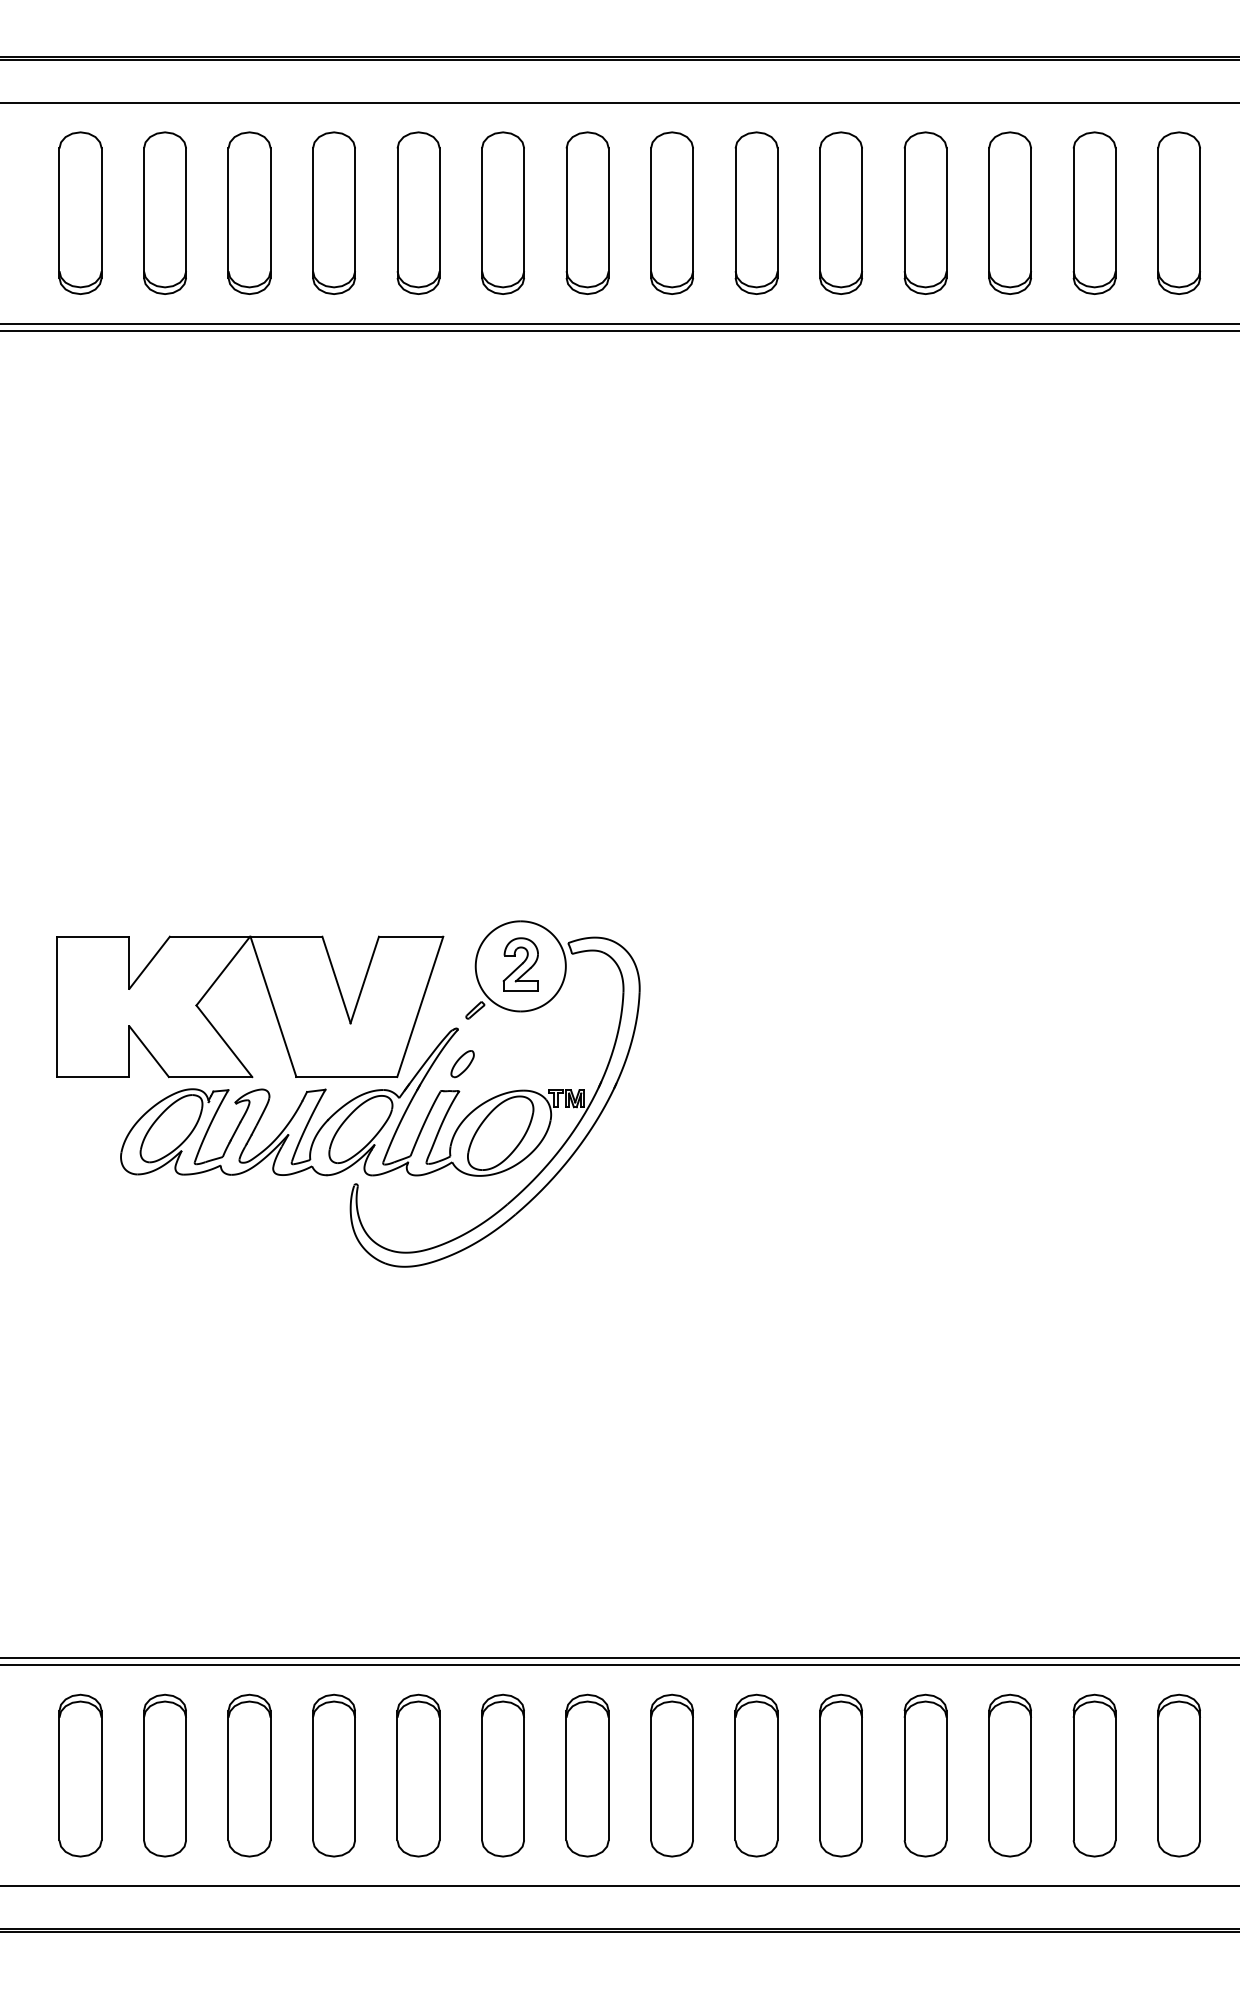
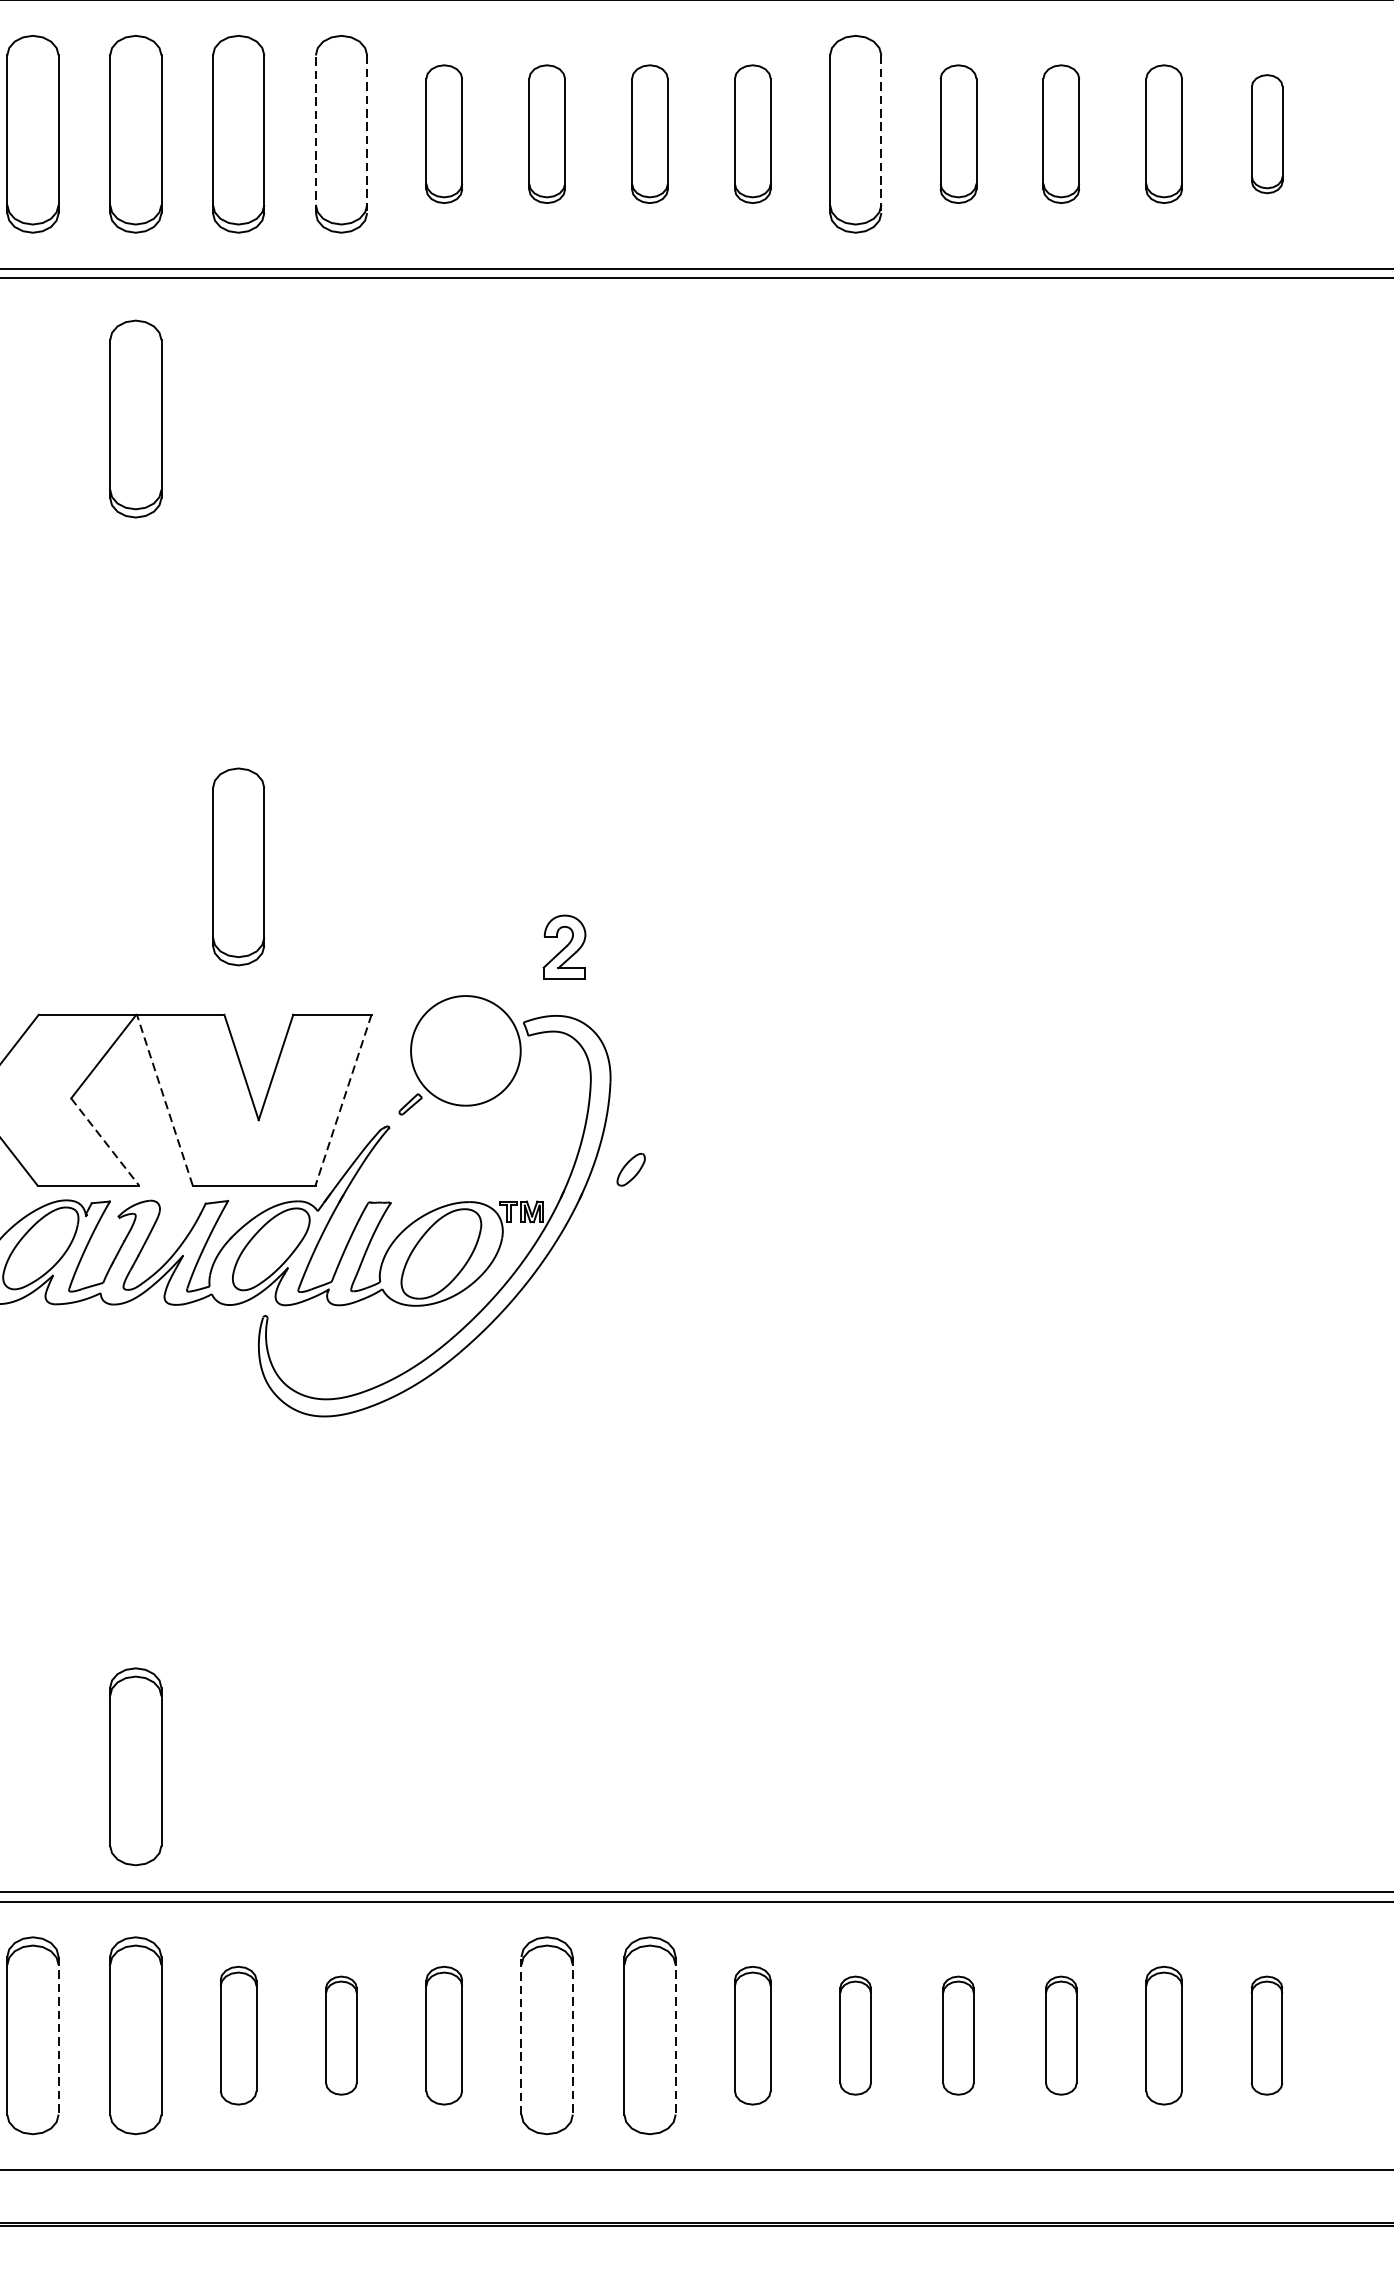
part: (502, 212) -> (443, 133), size x0.7
part: (587, 212) -> (547, 133), size x0.7
part: (671, 212) -> (649, 133), size x0.7
part: (756, 212) -> (752, 133), size x0.7
part: (925, 212) -> (958, 133), size x0.7
part: (1009, 212) -> (1060, 133), size x0.7
part: (1094, 212) -> (1164, 133), size x0.7
part: (1179, 212) -> (1267, 133), size x0.6
line: (397, 213) -> (315, 134), solid -> dashed
line: (439, 213) -> (366, 134), solid -> dashed
line: (862, 213) -> (881, 134), solid -> dashed
part: (249, 446) -> (135, 418), added
part: (333, 814) -> (237, 866), added
part: (520, 964) -> (564, 947), moved
line: (273, 1006) -> (164, 1099), solid -> dashed
line: (420, 1006) -> (343, 1099), solid -> dashed
line: (224, 1041) -> (105, 1142), solid -> dashed
part: (462, 1064) -> (631, 1170), moved
part: (249, 1554) -> (135, 1766), added
line: (186, 1775) -> (59, 2035), solid -> dashed
part: (333, 1775) -> (237, 2035), size x0.7
part: (418, 1775) -> (341, 2035), size x0.6
part: (502, 1775) -> (443, 2035), size x0.7
line: (566, 1775) -> (521, 2035), solid -> dashed
line: (608, 1775) -> (572, 2035), solid -> dashed
line: (693, 1775) -> (676, 2035), solid -> dashed
part: (756, 1775) -> (752, 2035), size x0.7
part: (840, 1775) -> (854, 2035), size x0.6
part: (925, 1775) -> (958, 2035), size x0.6
part: (1009, 1775) -> (1060, 2035), size x0.6
part: (1094, 1775) -> (1164, 2035), size x0.7
part: (1178, 1775) -> (1266, 2035), size x0.6

